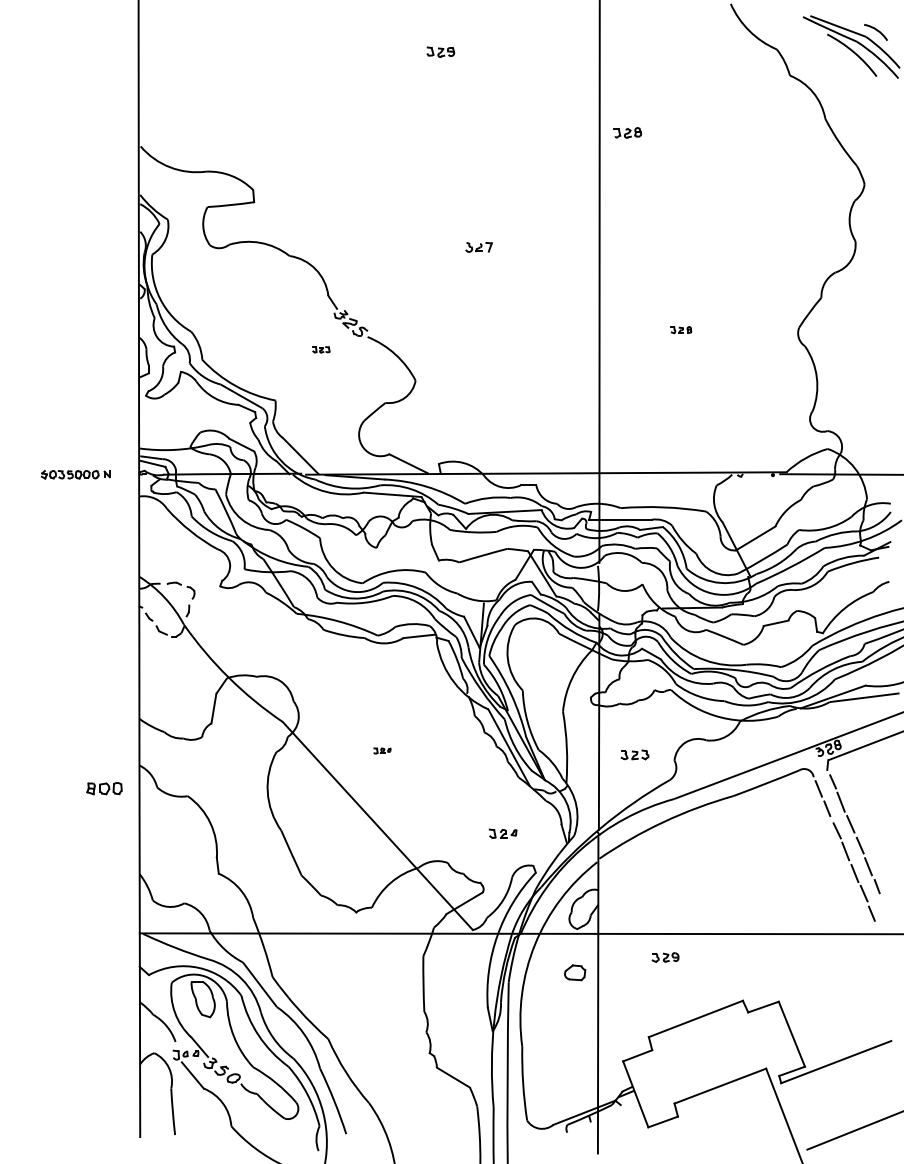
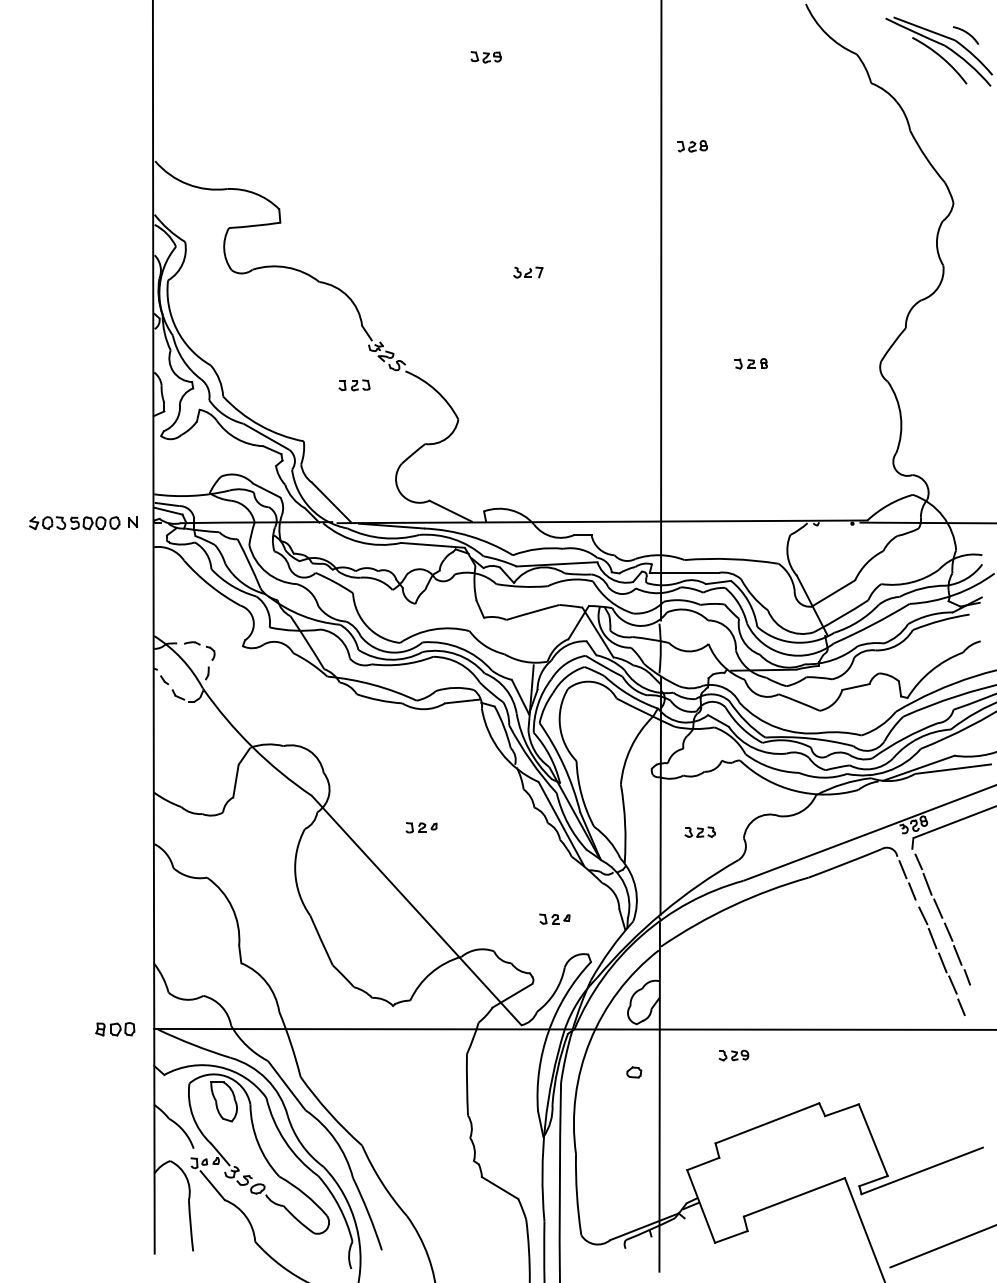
part: (681, 329) -> (751, 363), size x1.43
part: (321, 349) -> (354, 385), size x1.67
part: (75, 474) -> (83, 522), size x1.43
part: (382, 750) -> (421, 827), size x1.67
part: (104, 788) -> (115, 1029), moved
part: (574, 972) -> (633, 1072), size x0.62

